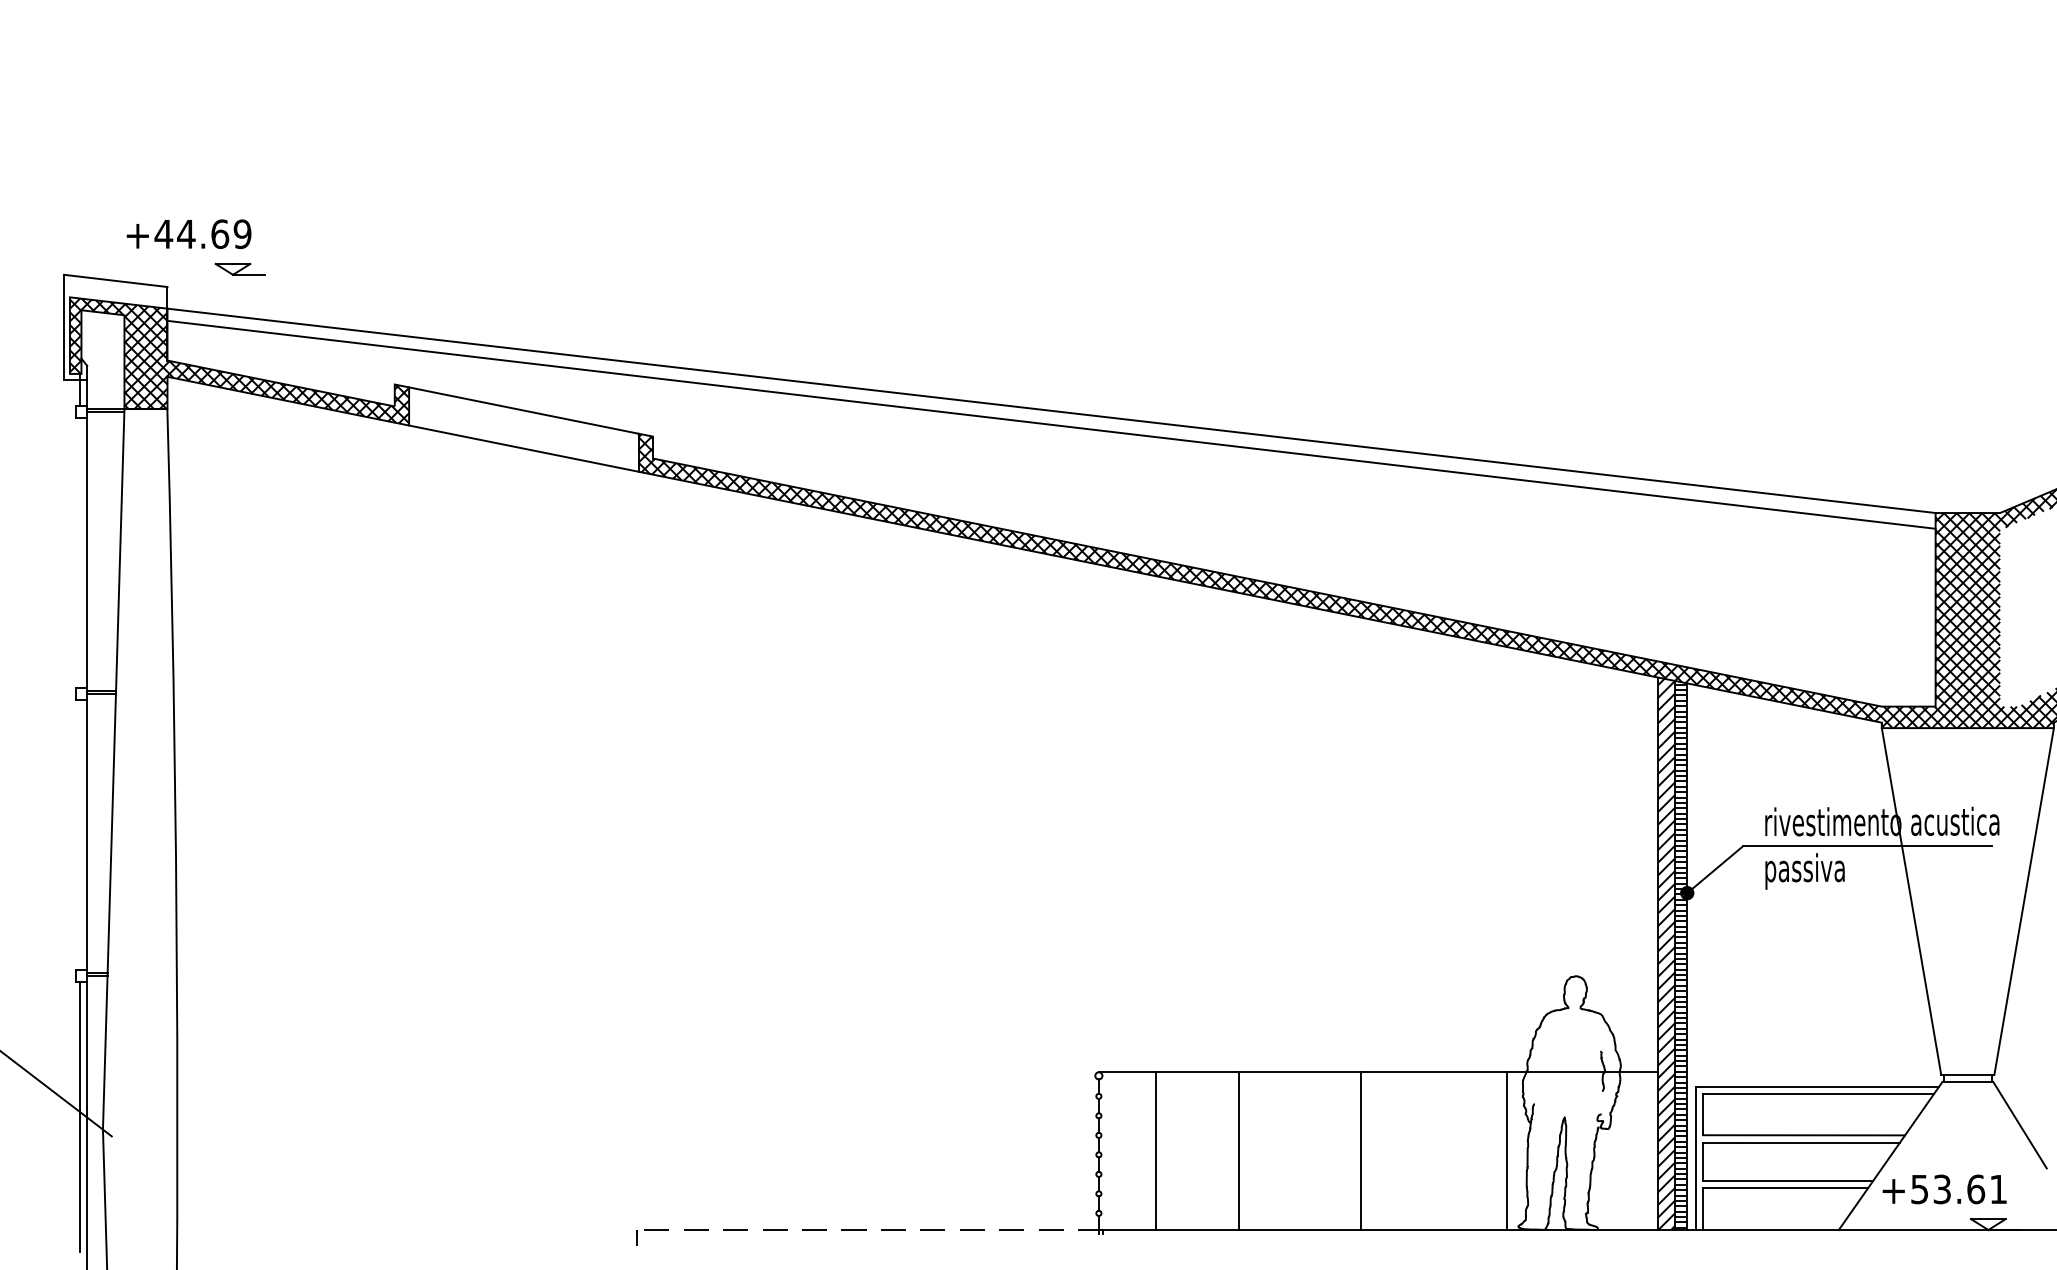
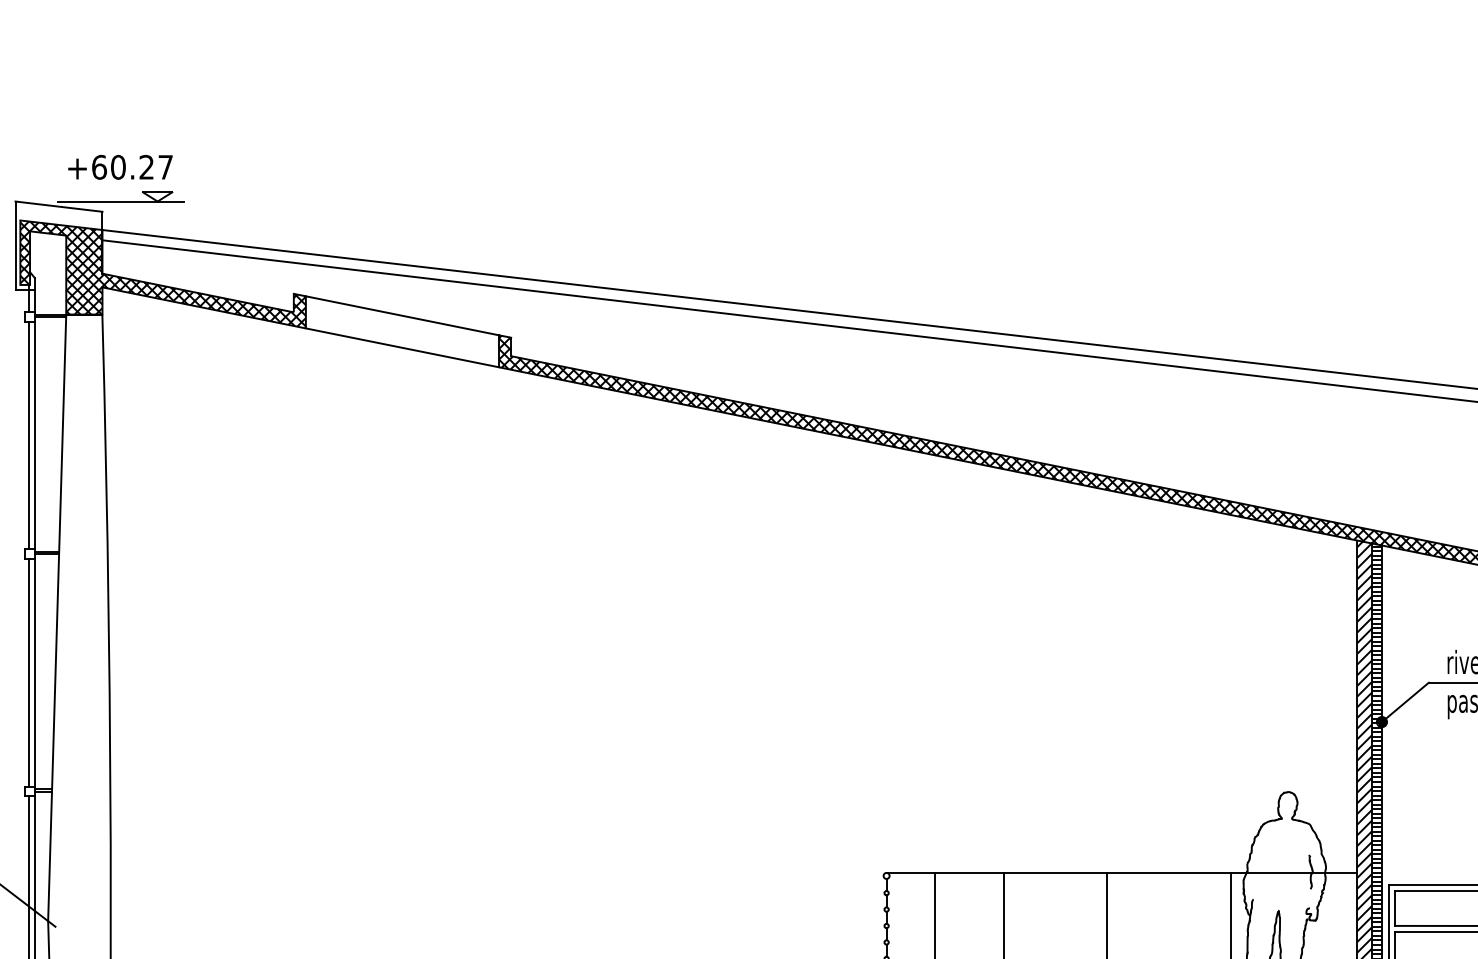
text: (202, 234) -> (131, 167), +44.69 -> +60.27
line: (173, 274) -> (107, 201), added
line: (80, 552) -> (29, 435), added
line: (80, 834) -> (29, 672), added

